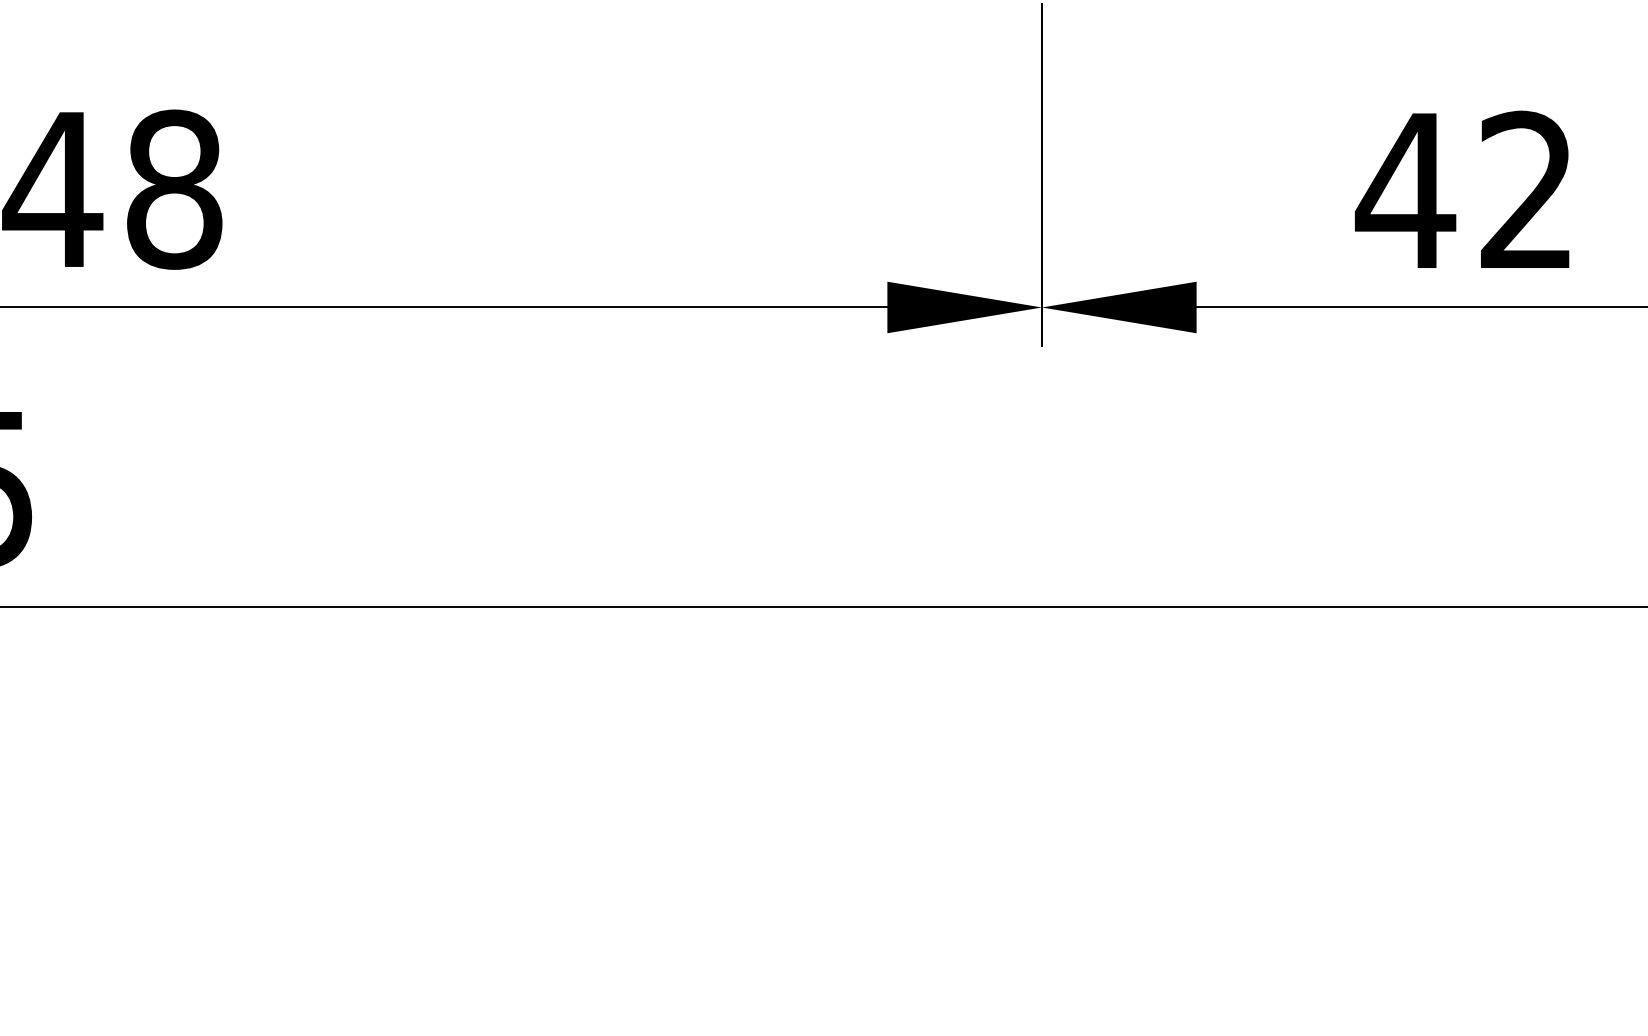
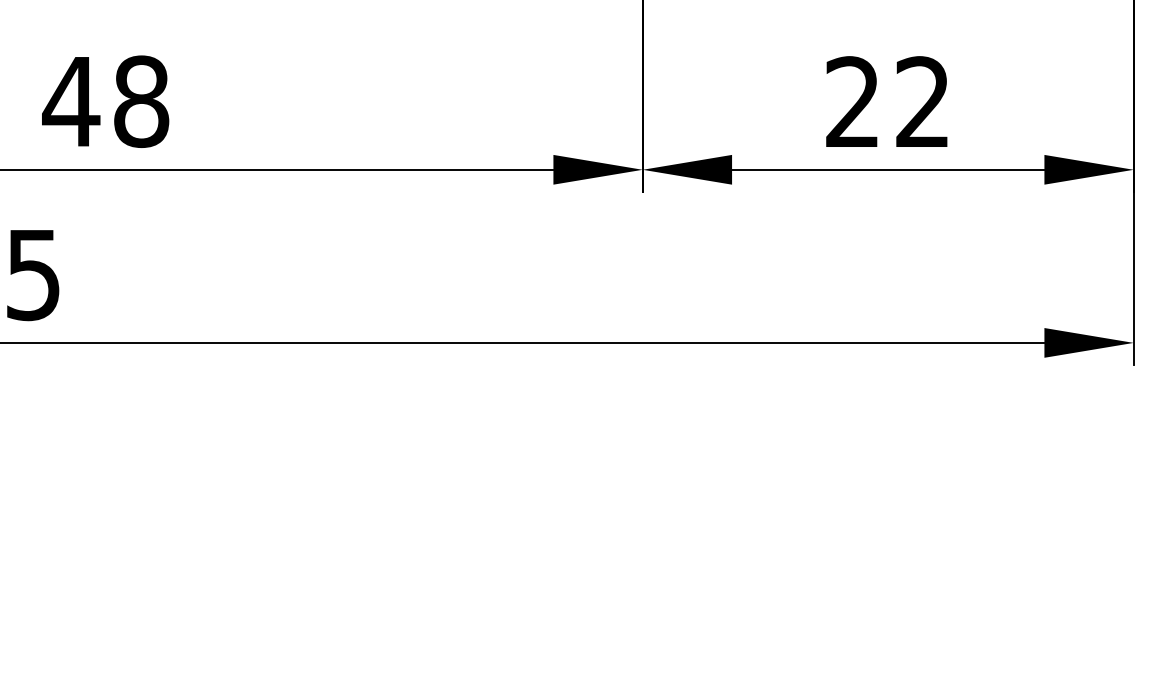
text: (1405, 189) -> (852, 101), 42 -> 22

